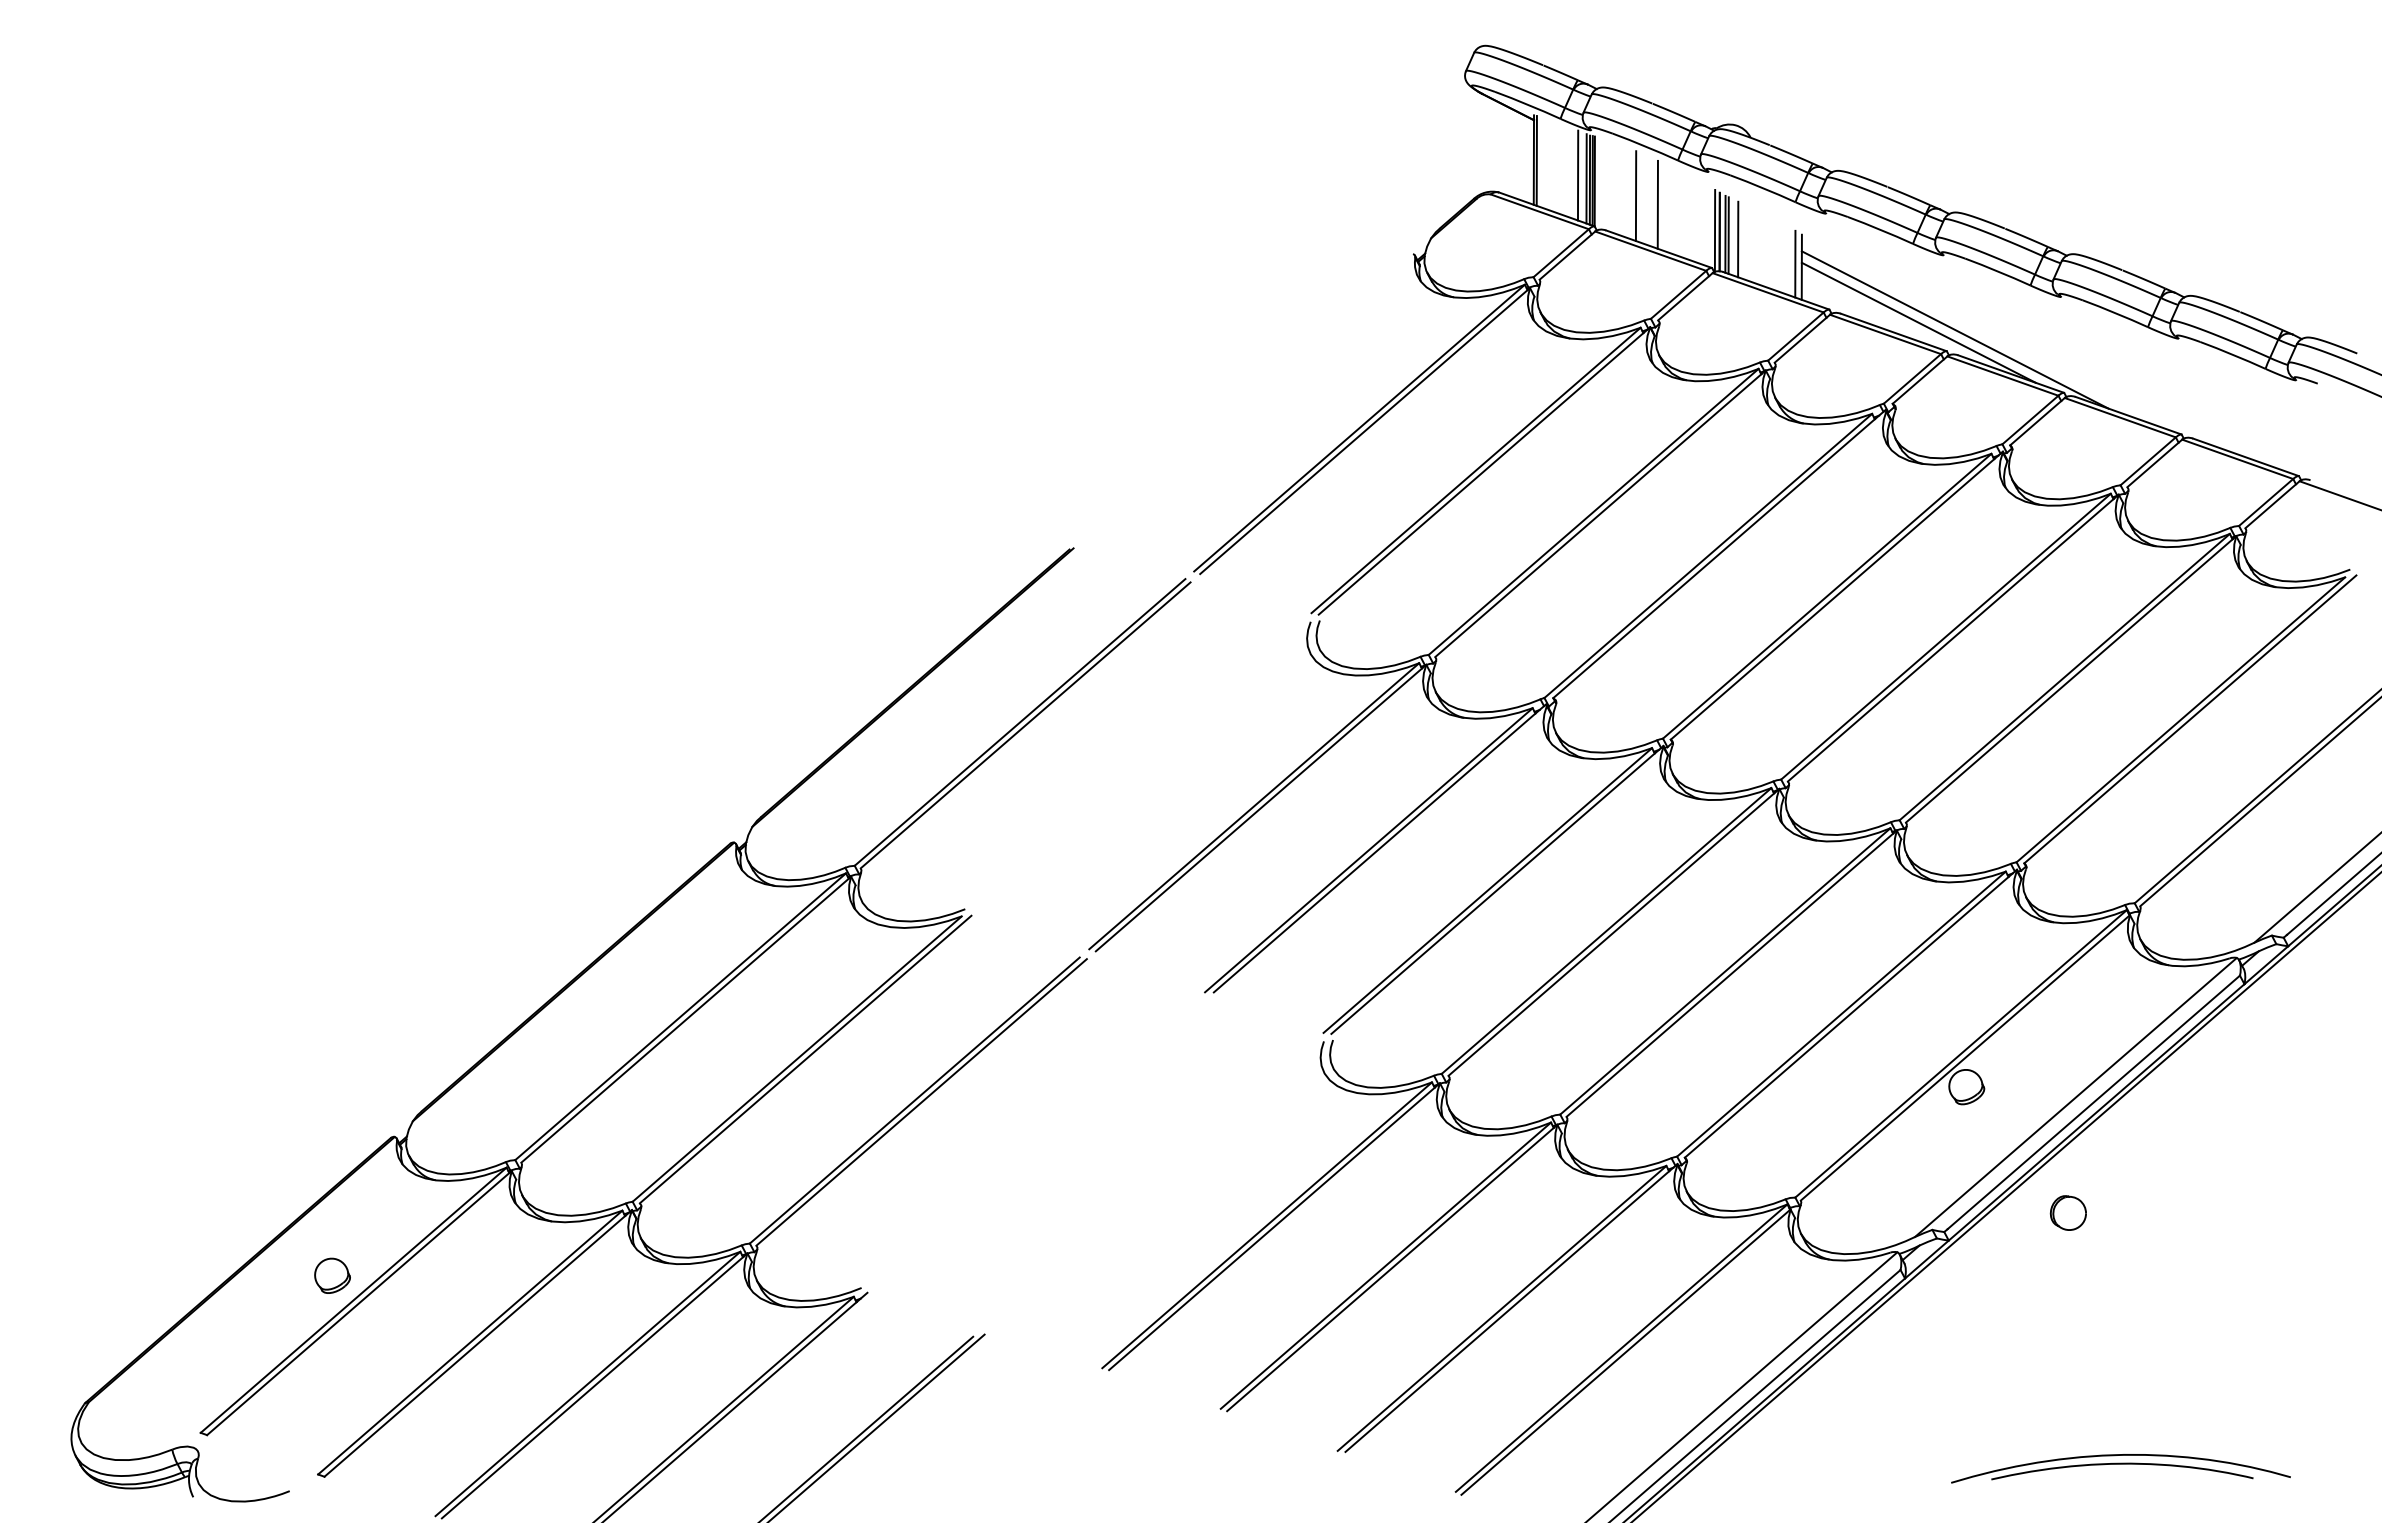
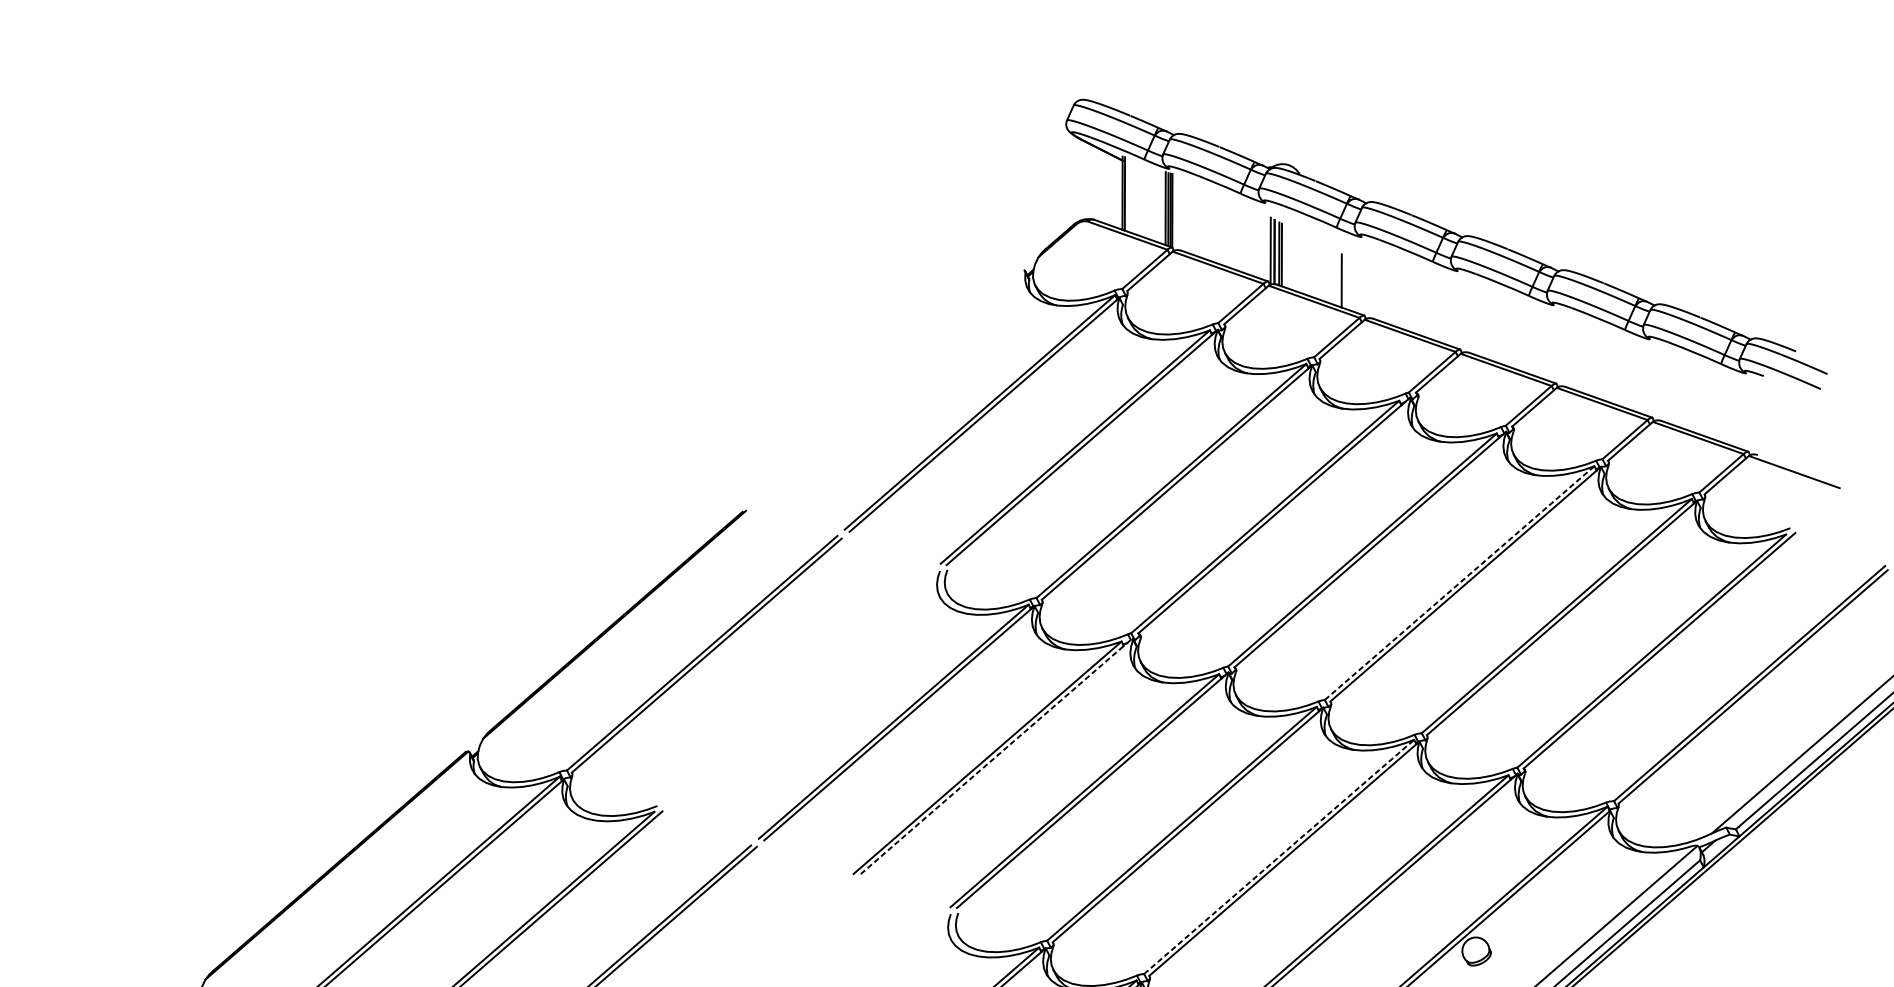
line: (1577, 175) -> (1158, 205), removed
line: (1635, 196) -> (1205, 223), removed
line: (1657, 204) -> (1223, 229), removed
line: (1738, 239) -> (1289, 258), removed
line: (1795, 263) -> (1336, 277), removed
line: (1918, 322) -> (1437, 326), removed
line: (1954, 329) -> (1466, 331), removed
line: (1946, 636) -> (1460, 582), solid -> dashed
line: (1380, 848) -> (997, 756), solid -> dashed
line: (1725, 971) -> (1279, 856), solid -> dashed

